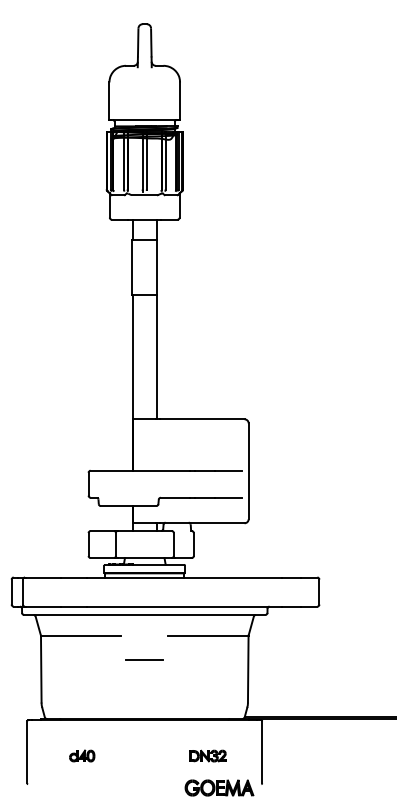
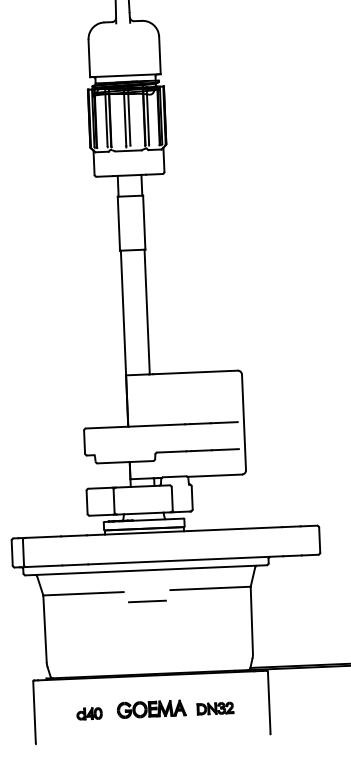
line: (144, 659) -> (147, 600), moved
part: (219, 787) -> (151, 708), moved

